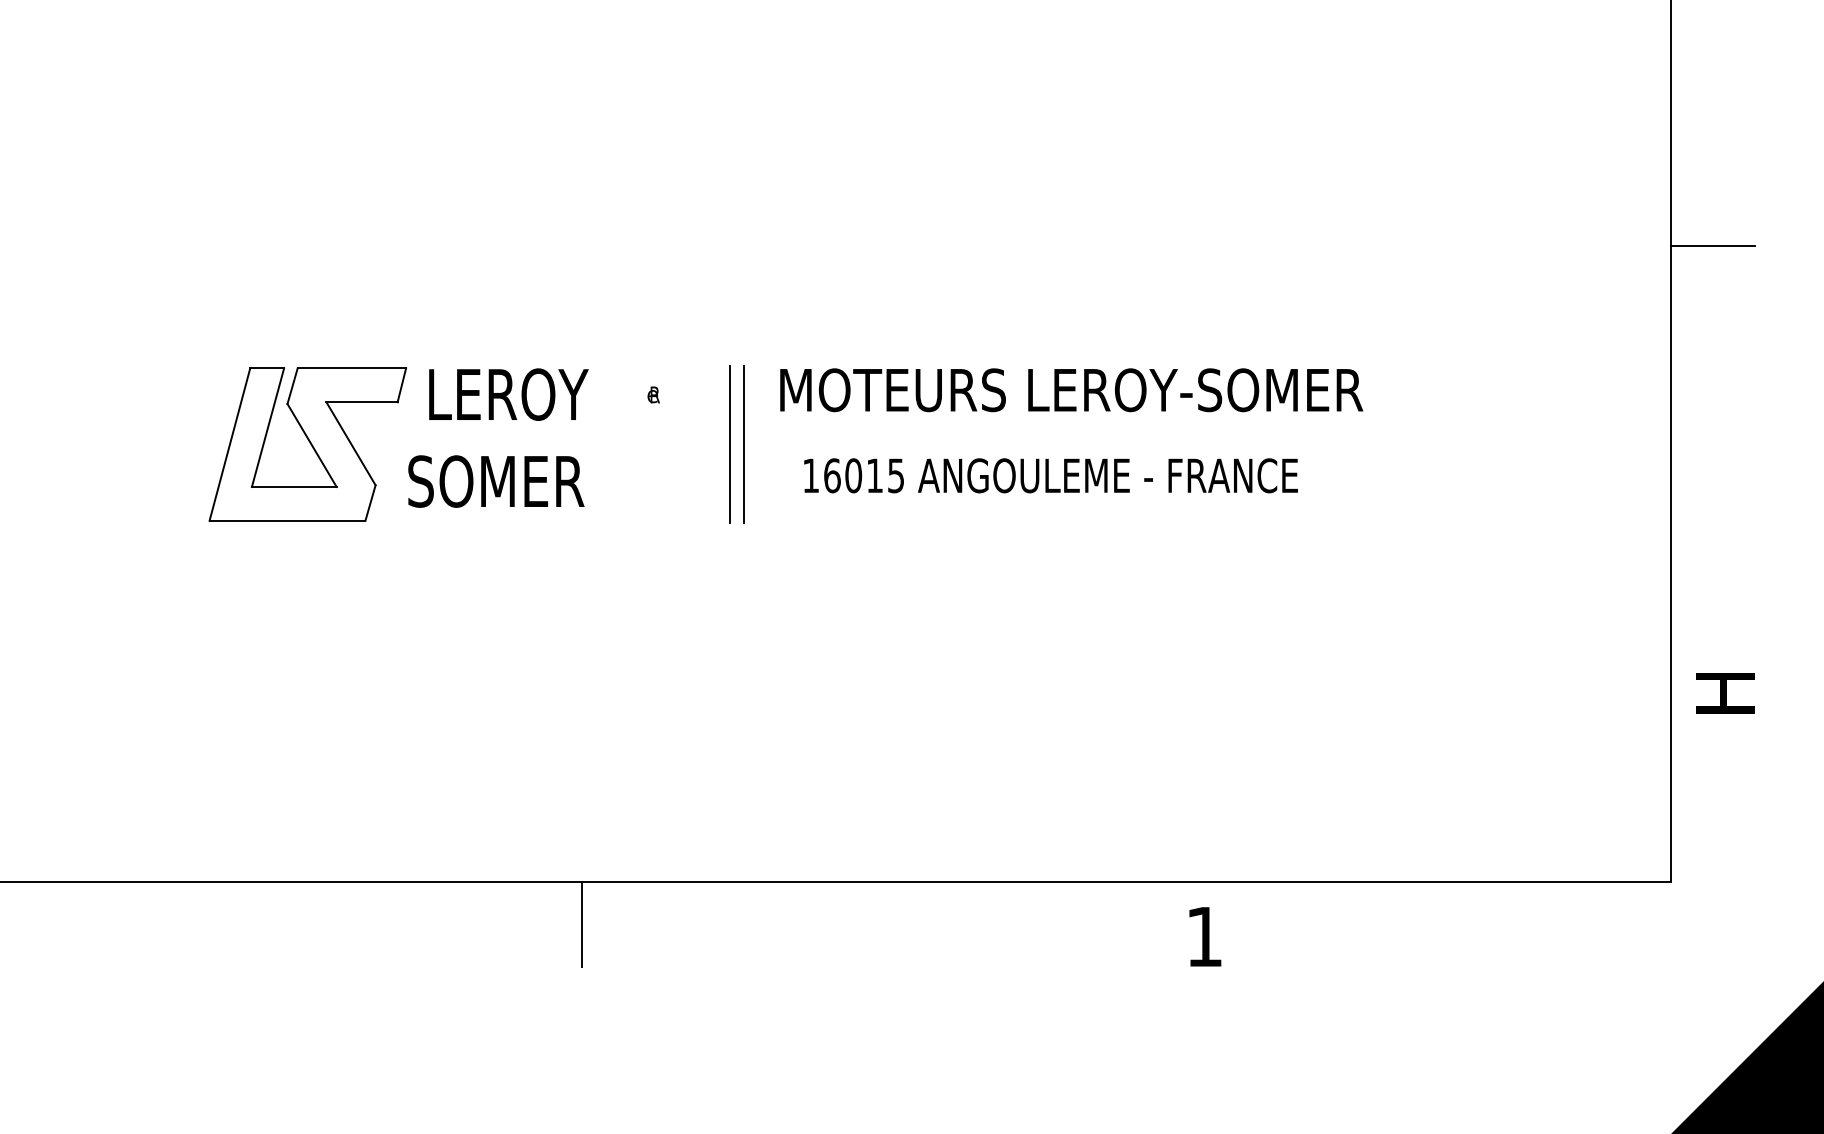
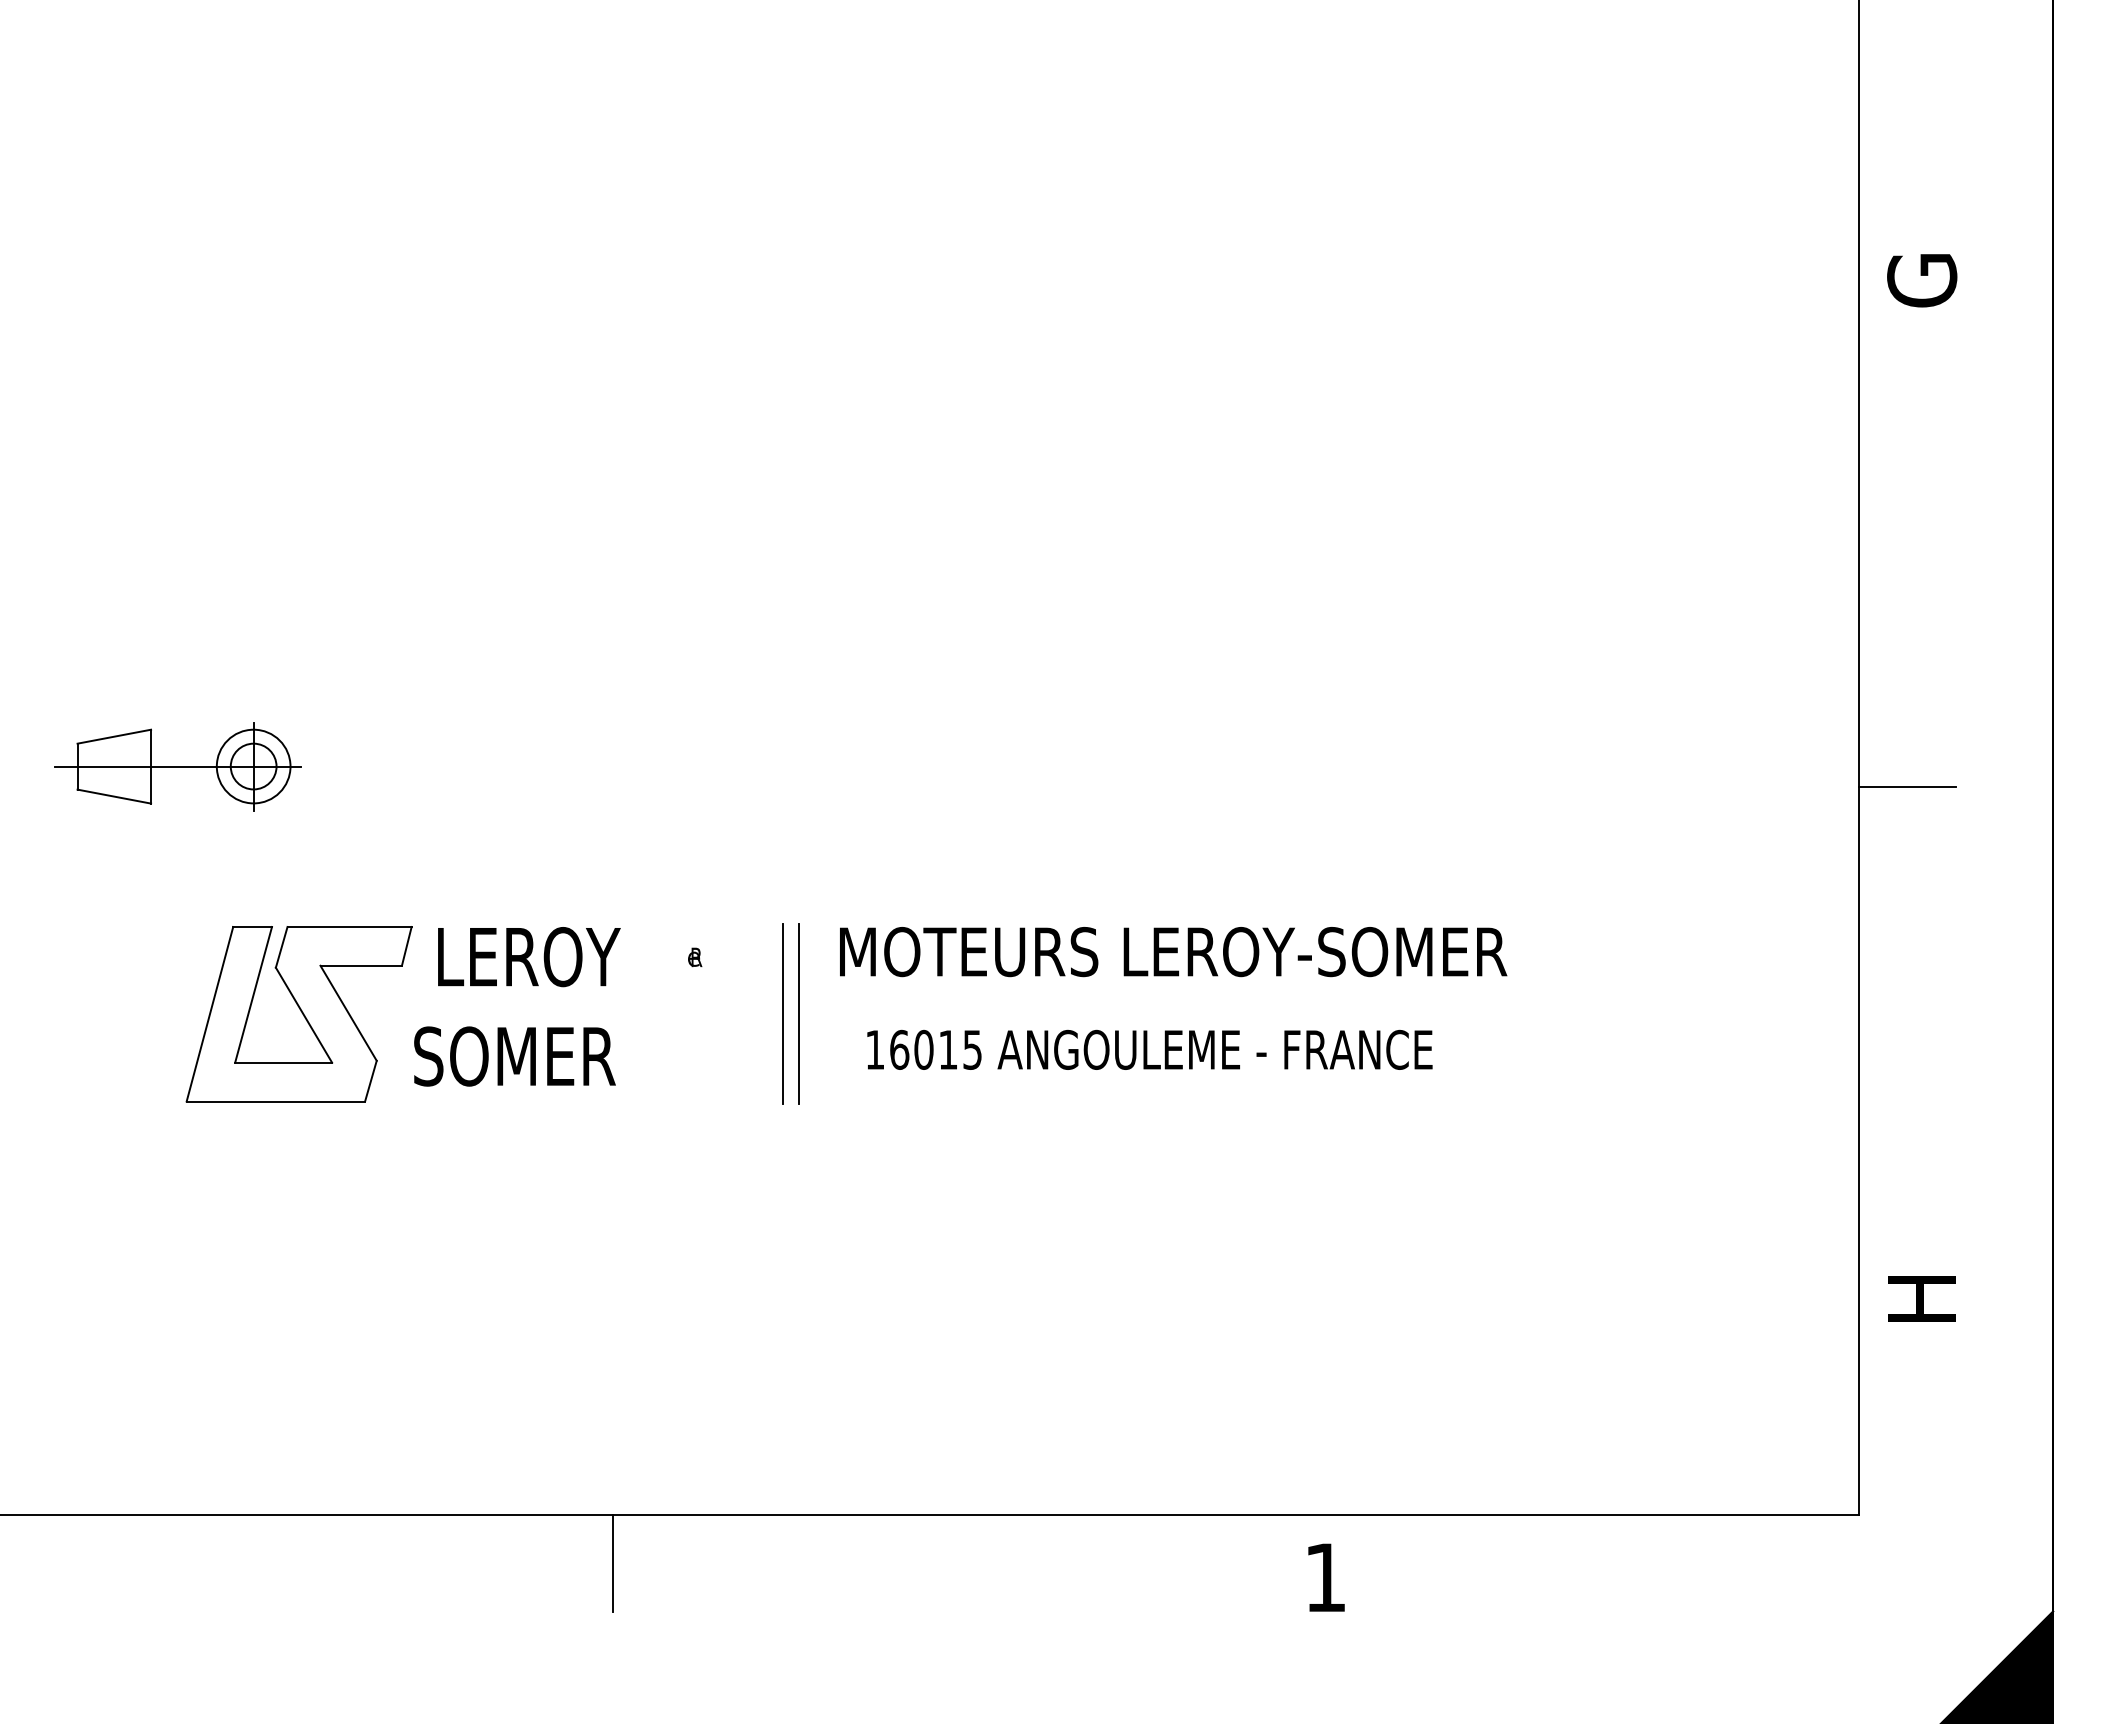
part: (201, 228) -> (177, 766), added

